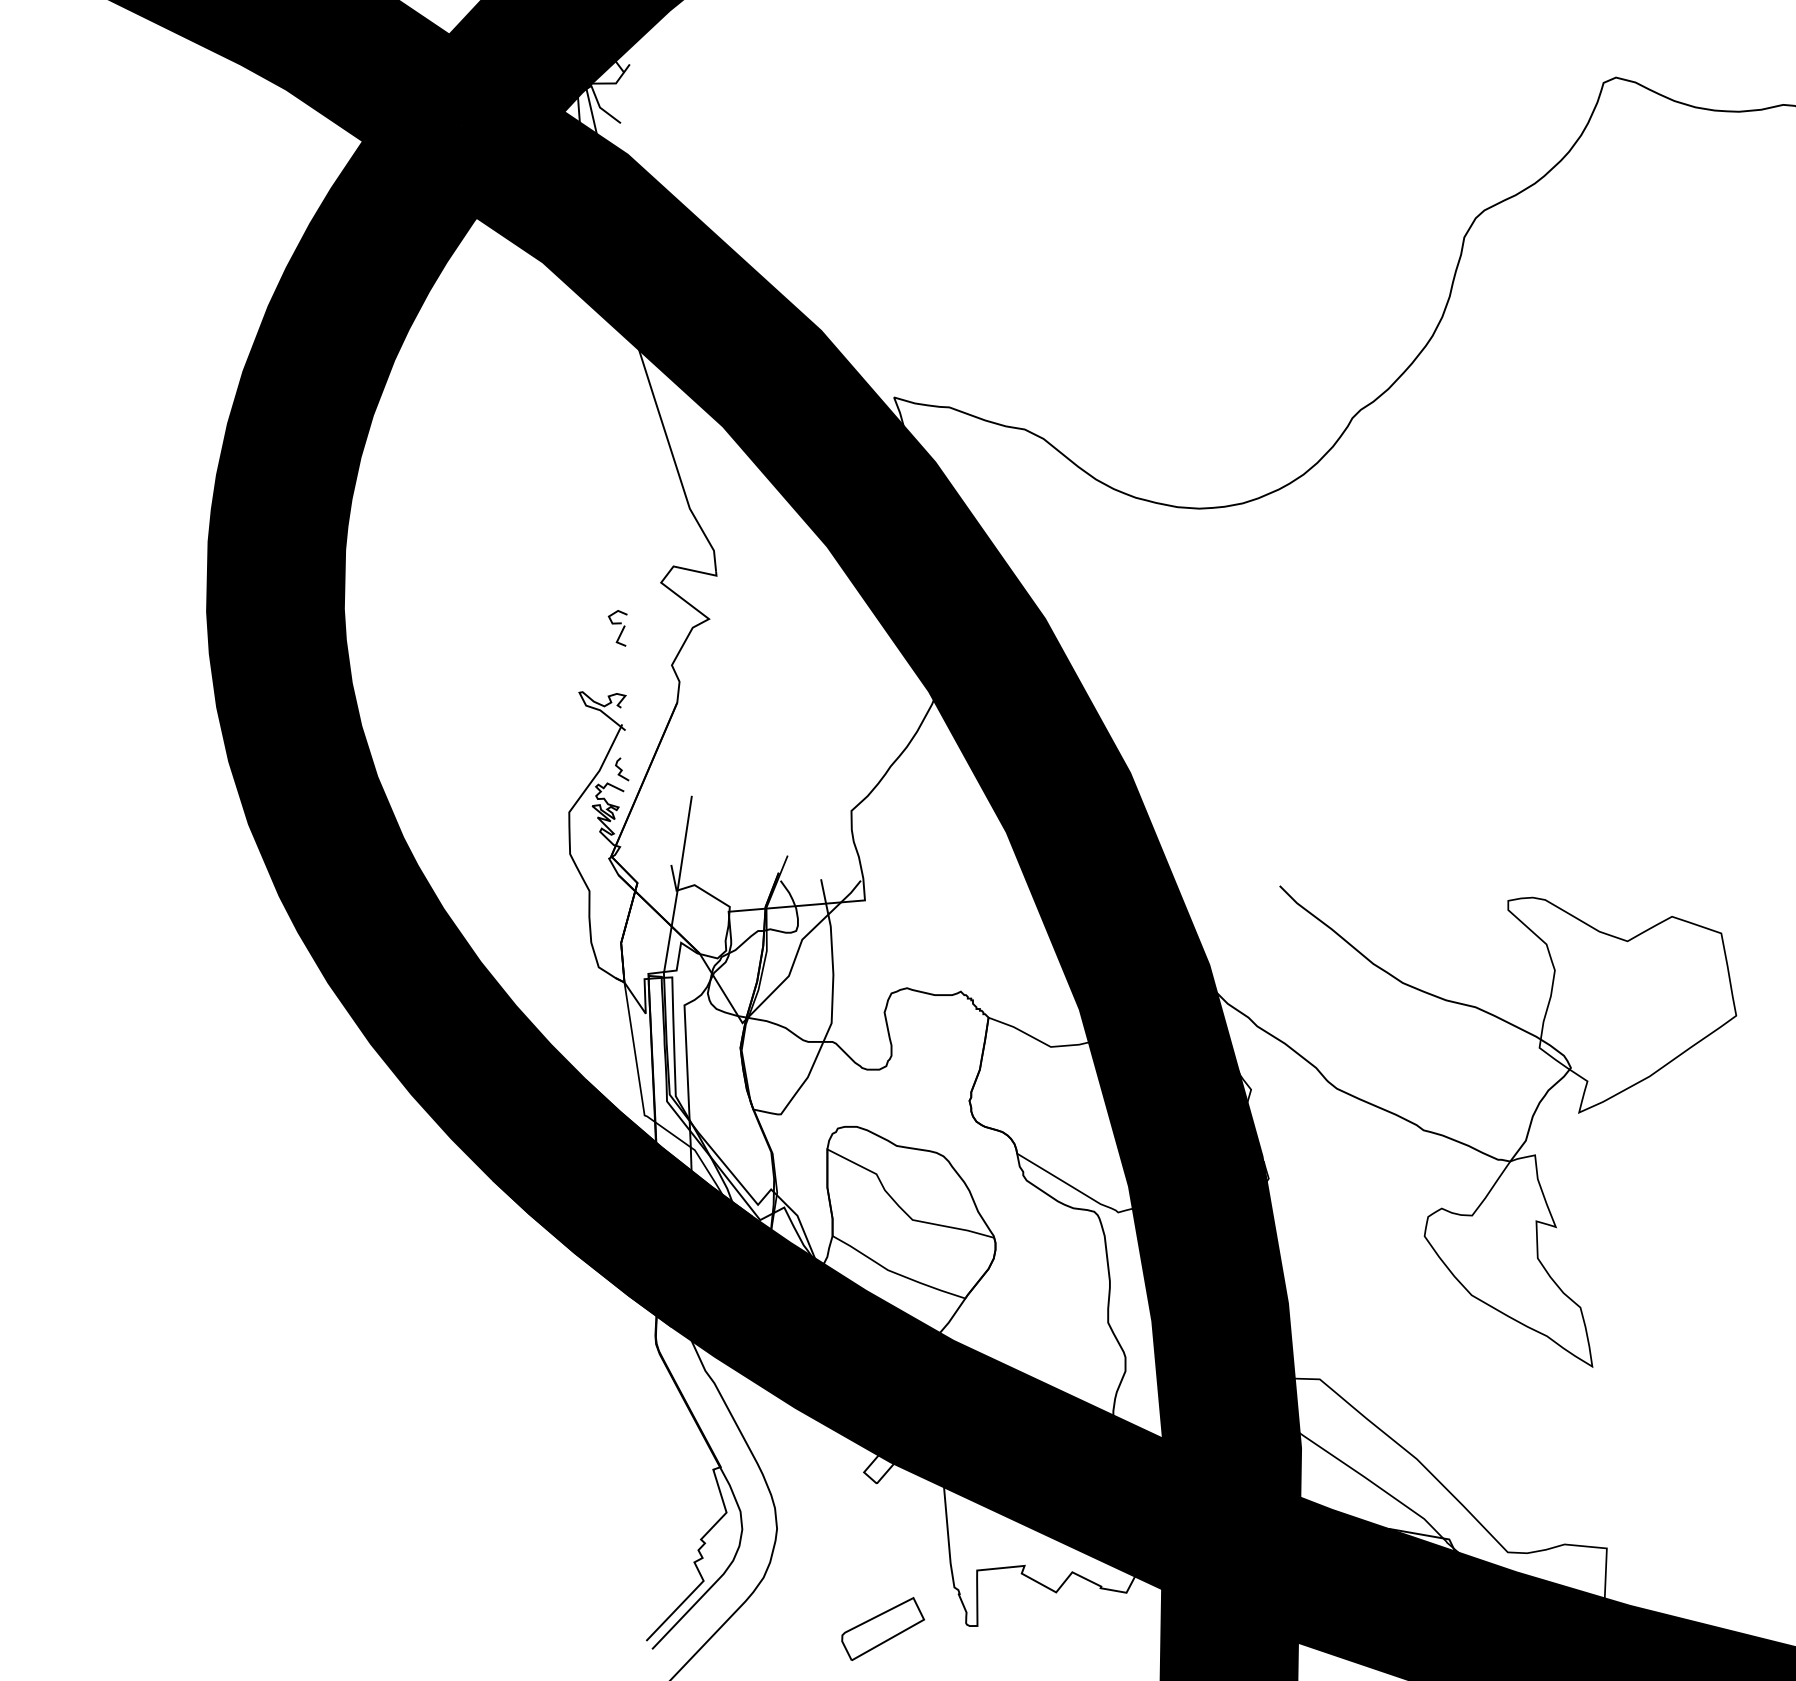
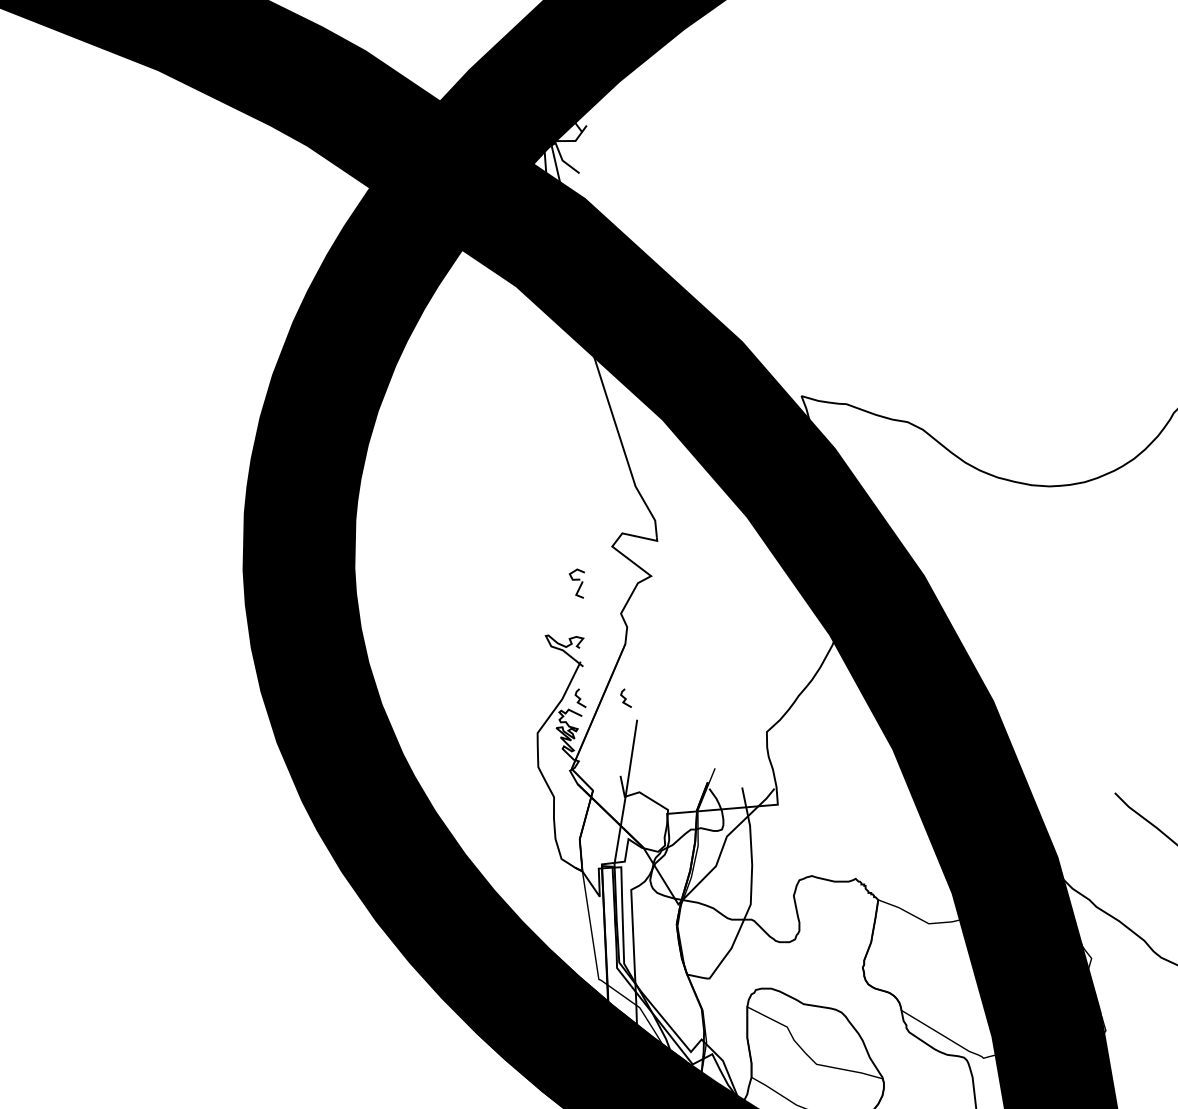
curve: (678, 769) -> (626, 698), added

